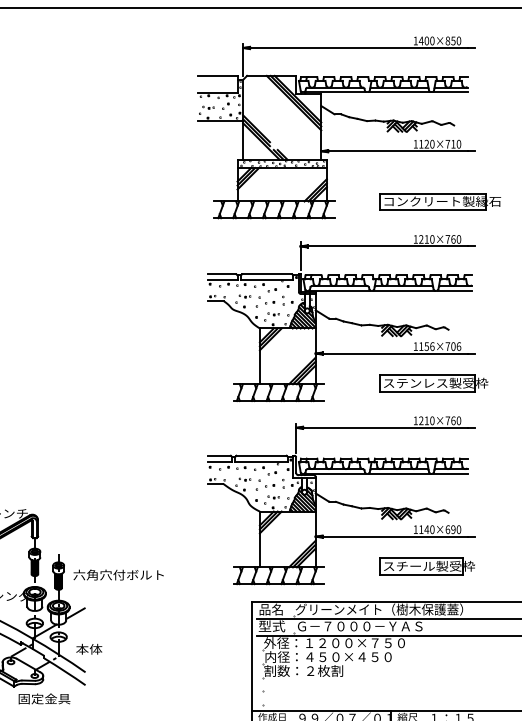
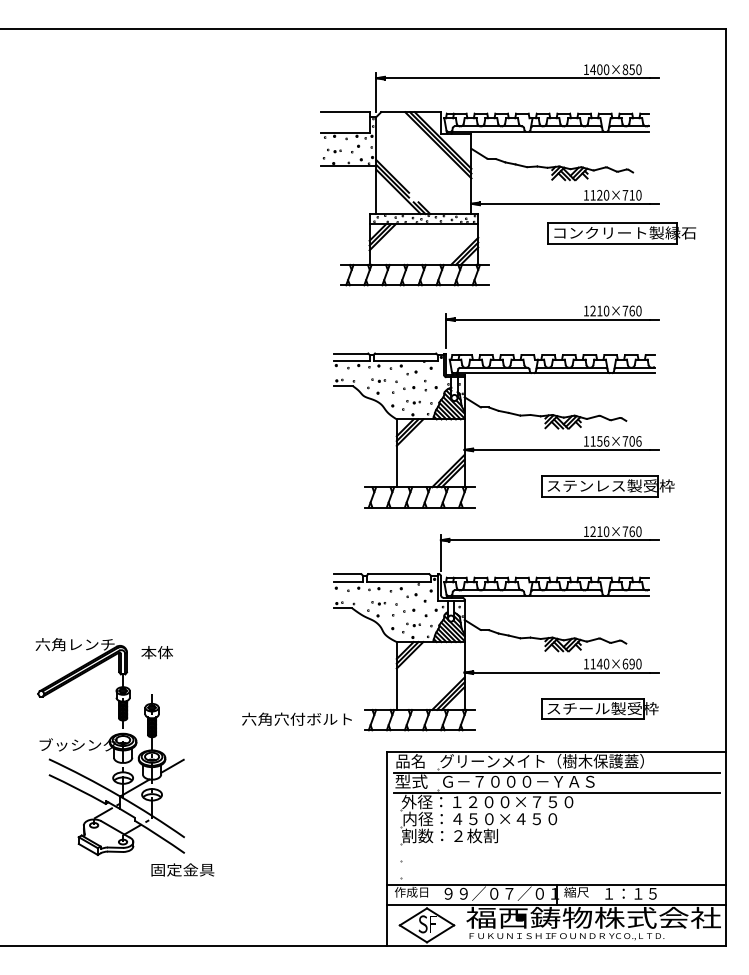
part: (439, 201) -> (621, 233), moved
part: (283, 483) -> (425, 607), size x1.6
text: (118, 574) -> (296, 718), moved
text: (88, 649) -> (156, 652), moved
text: (44, 698) -> (182, 869), moved

